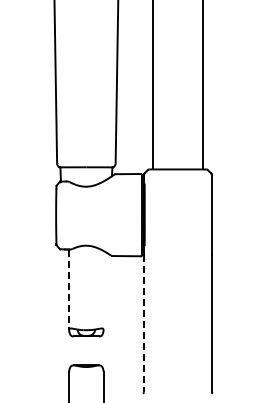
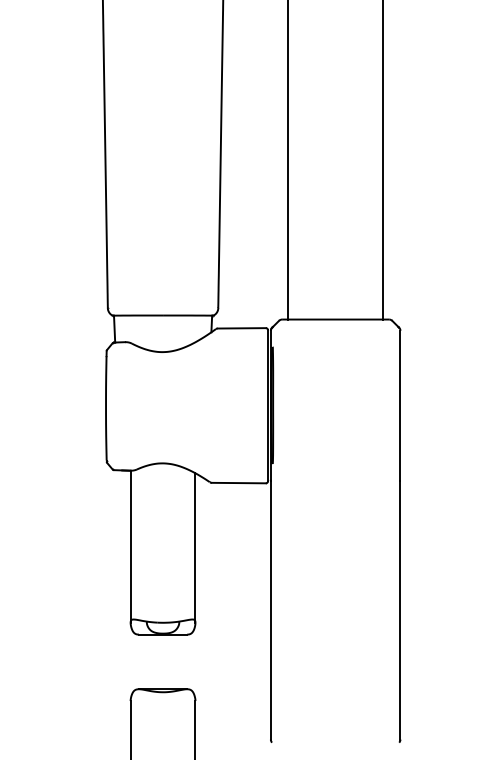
line: (69, 290) -> (131, 547), dashed -> solid
line: (103, 290) -> (195, 547), added
line: (143, 323) -> (270, 610), dashed -> solid

